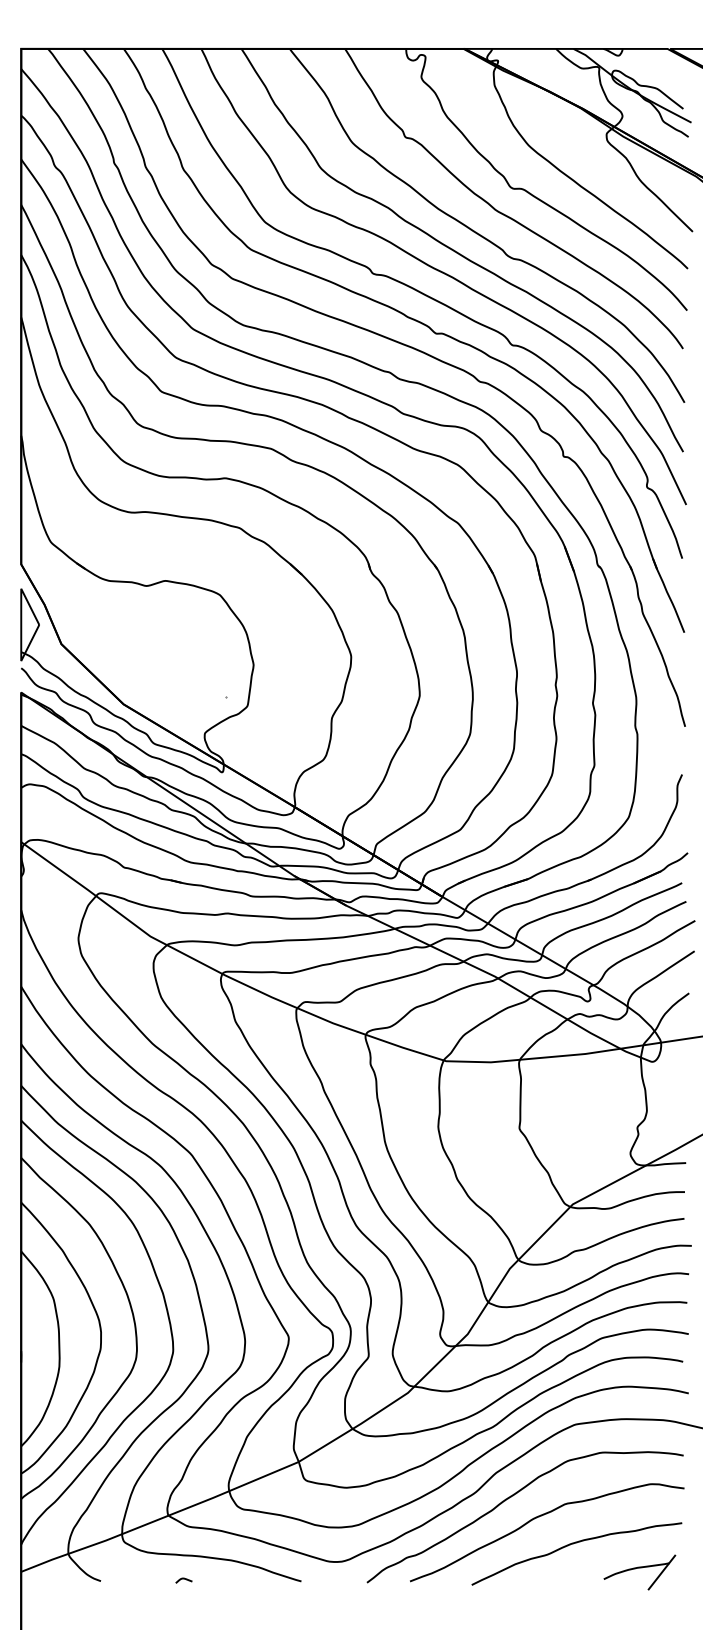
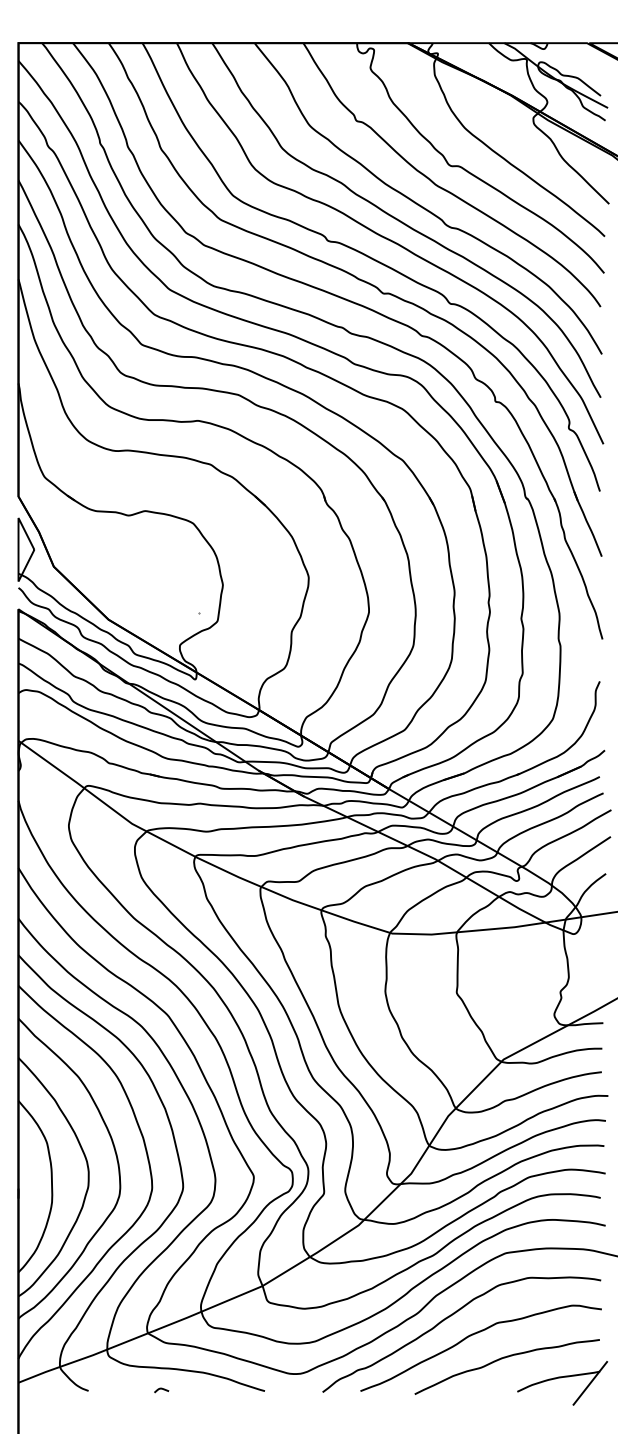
part: (639, 1572) -> (562, 1383), size x1.43

